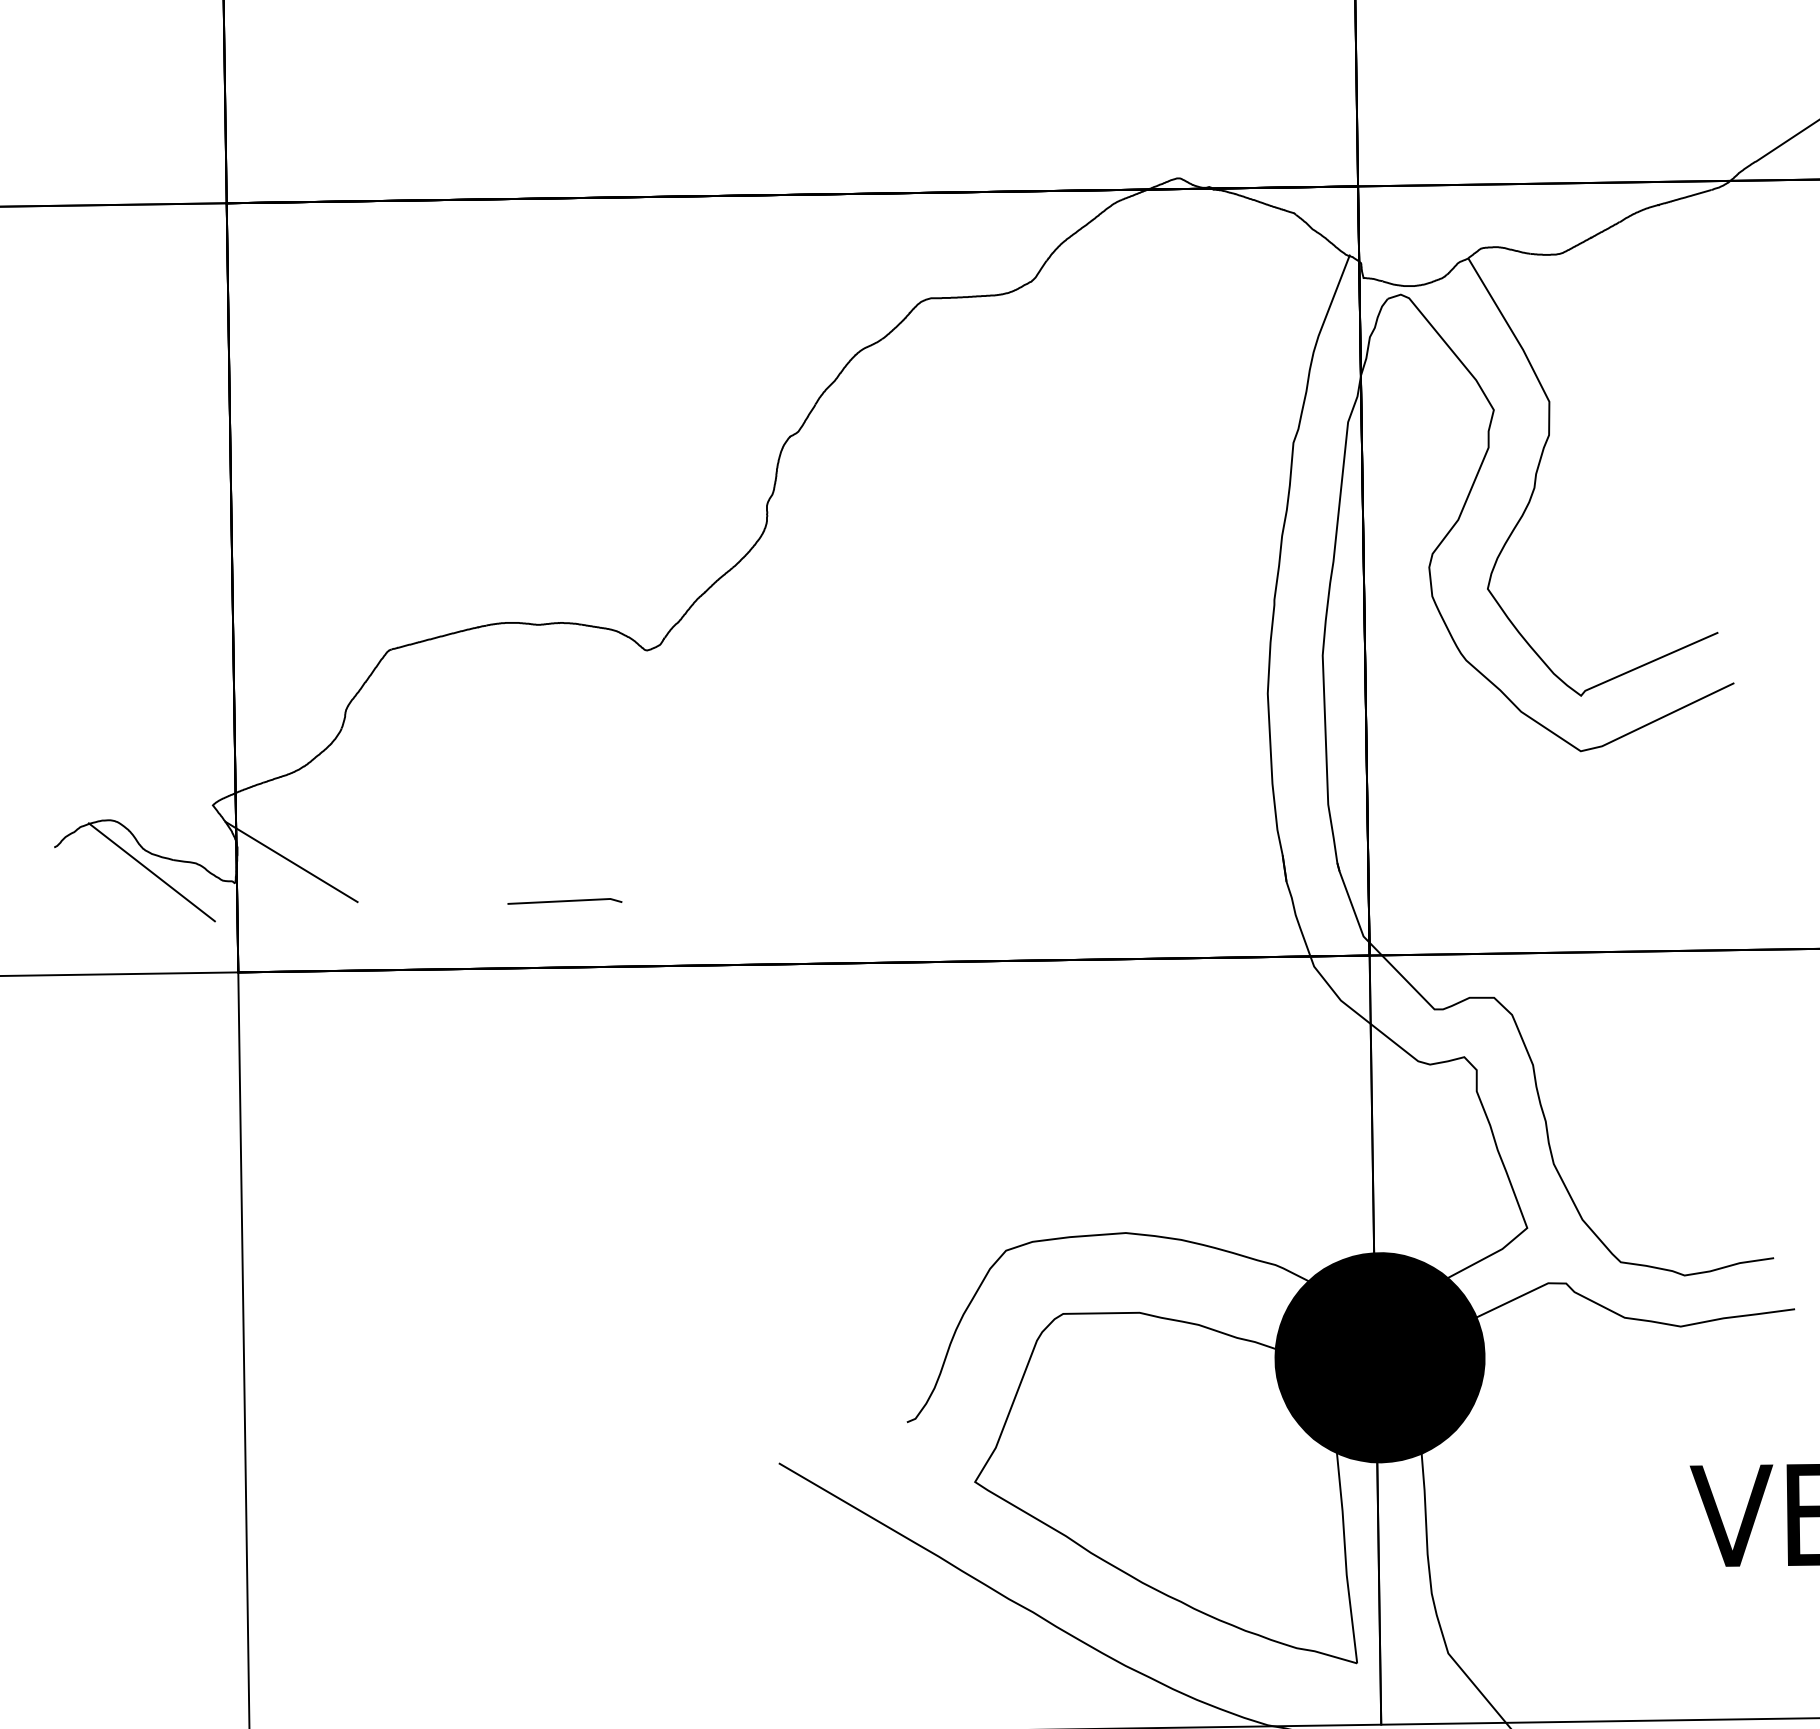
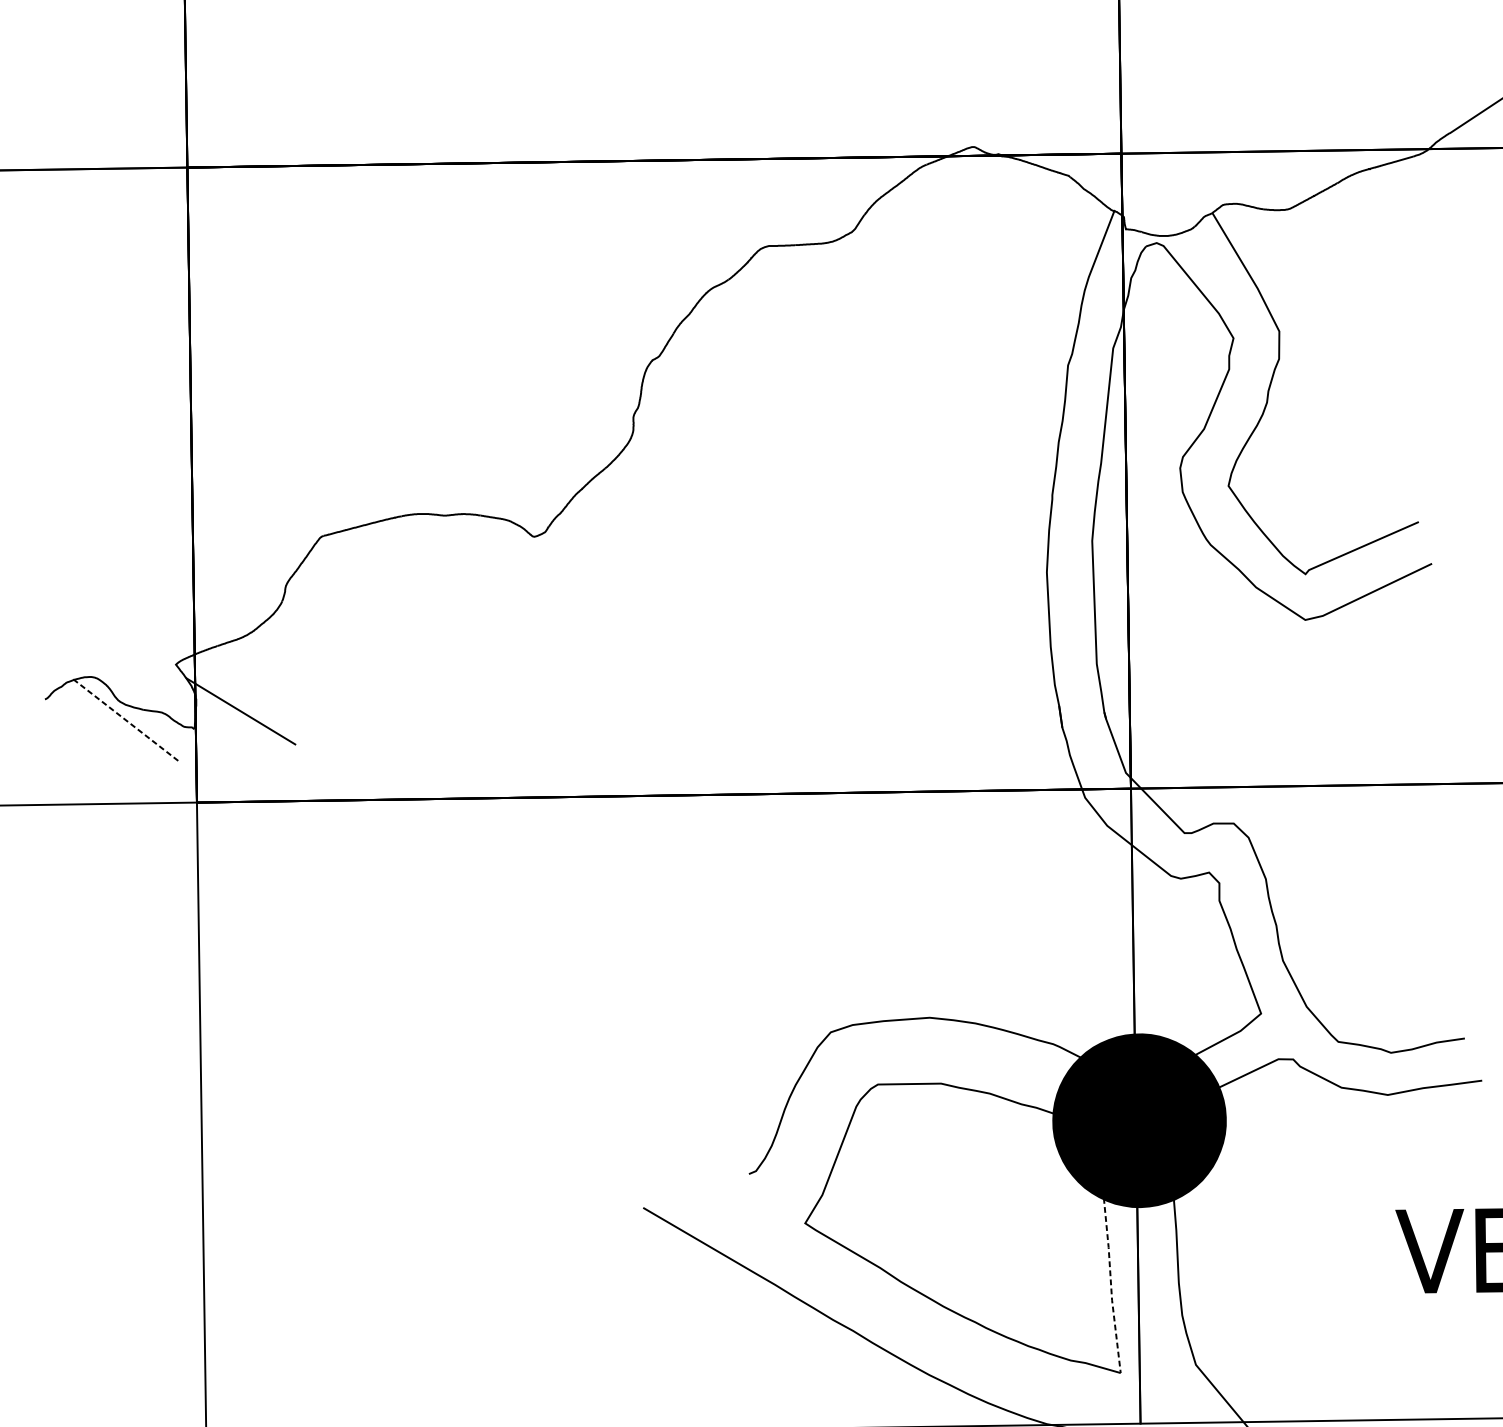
line: (151, 872) -> (125, 720), solid -> dashed
line: (564, 901) -> (466, 744), removed
line: (1345, 1557) -> (1111, 1285), solid -> dashed

